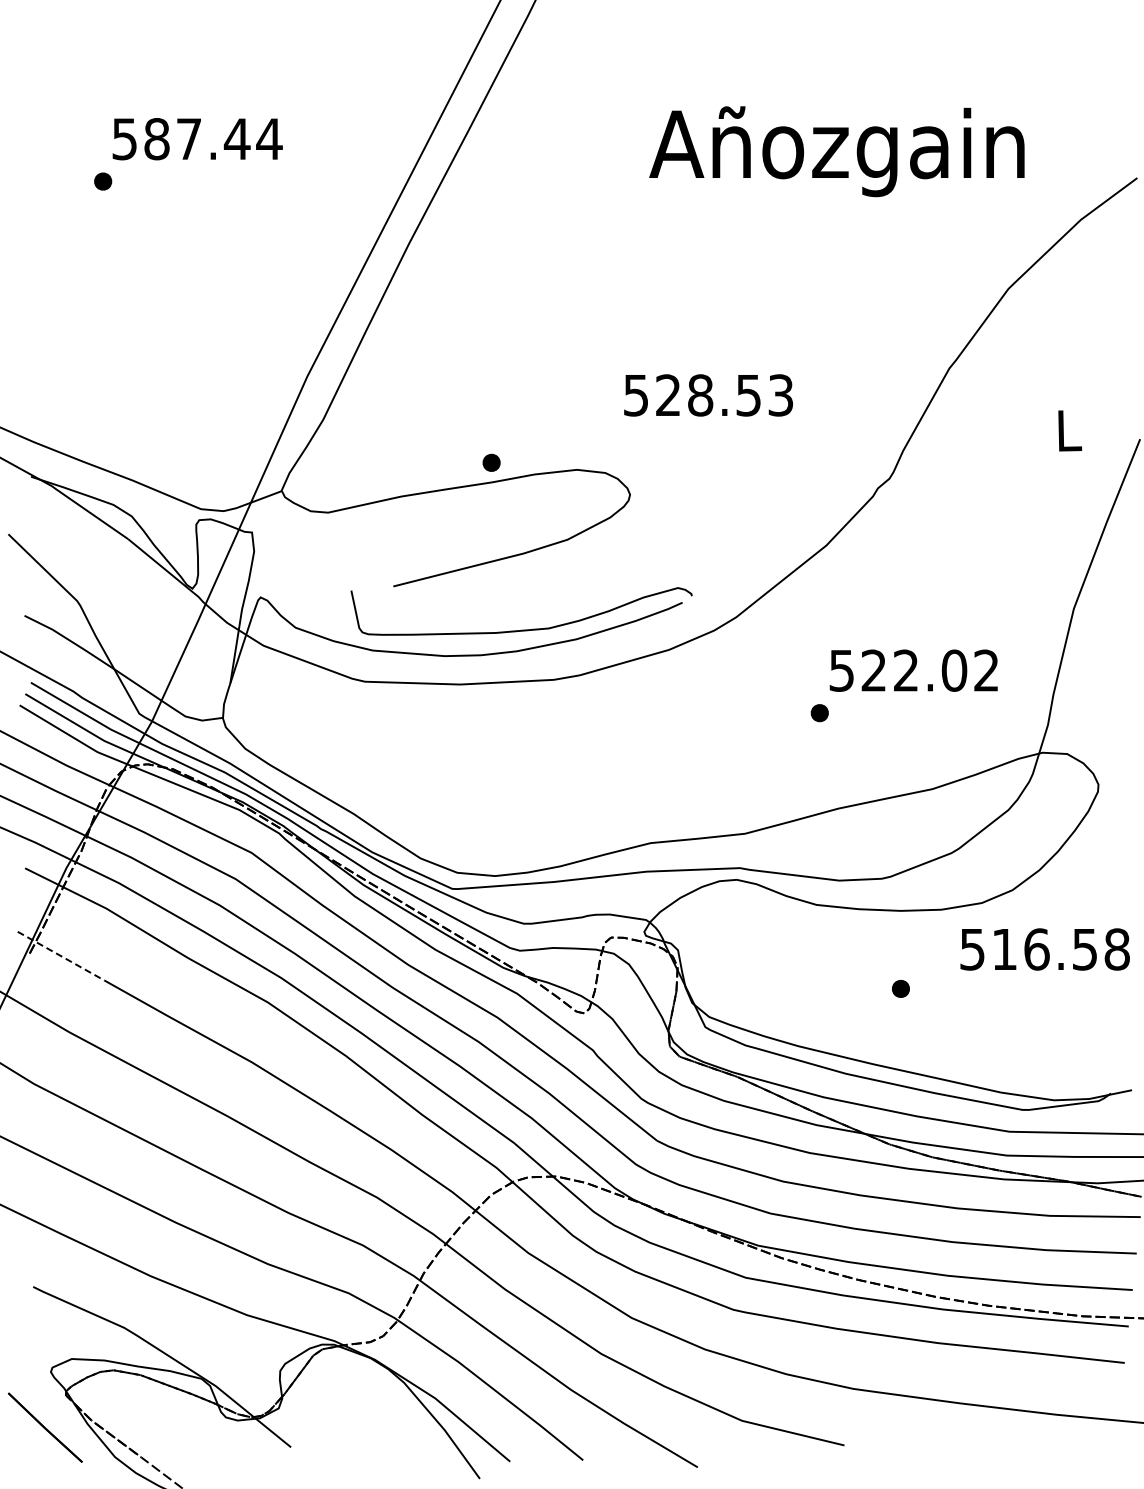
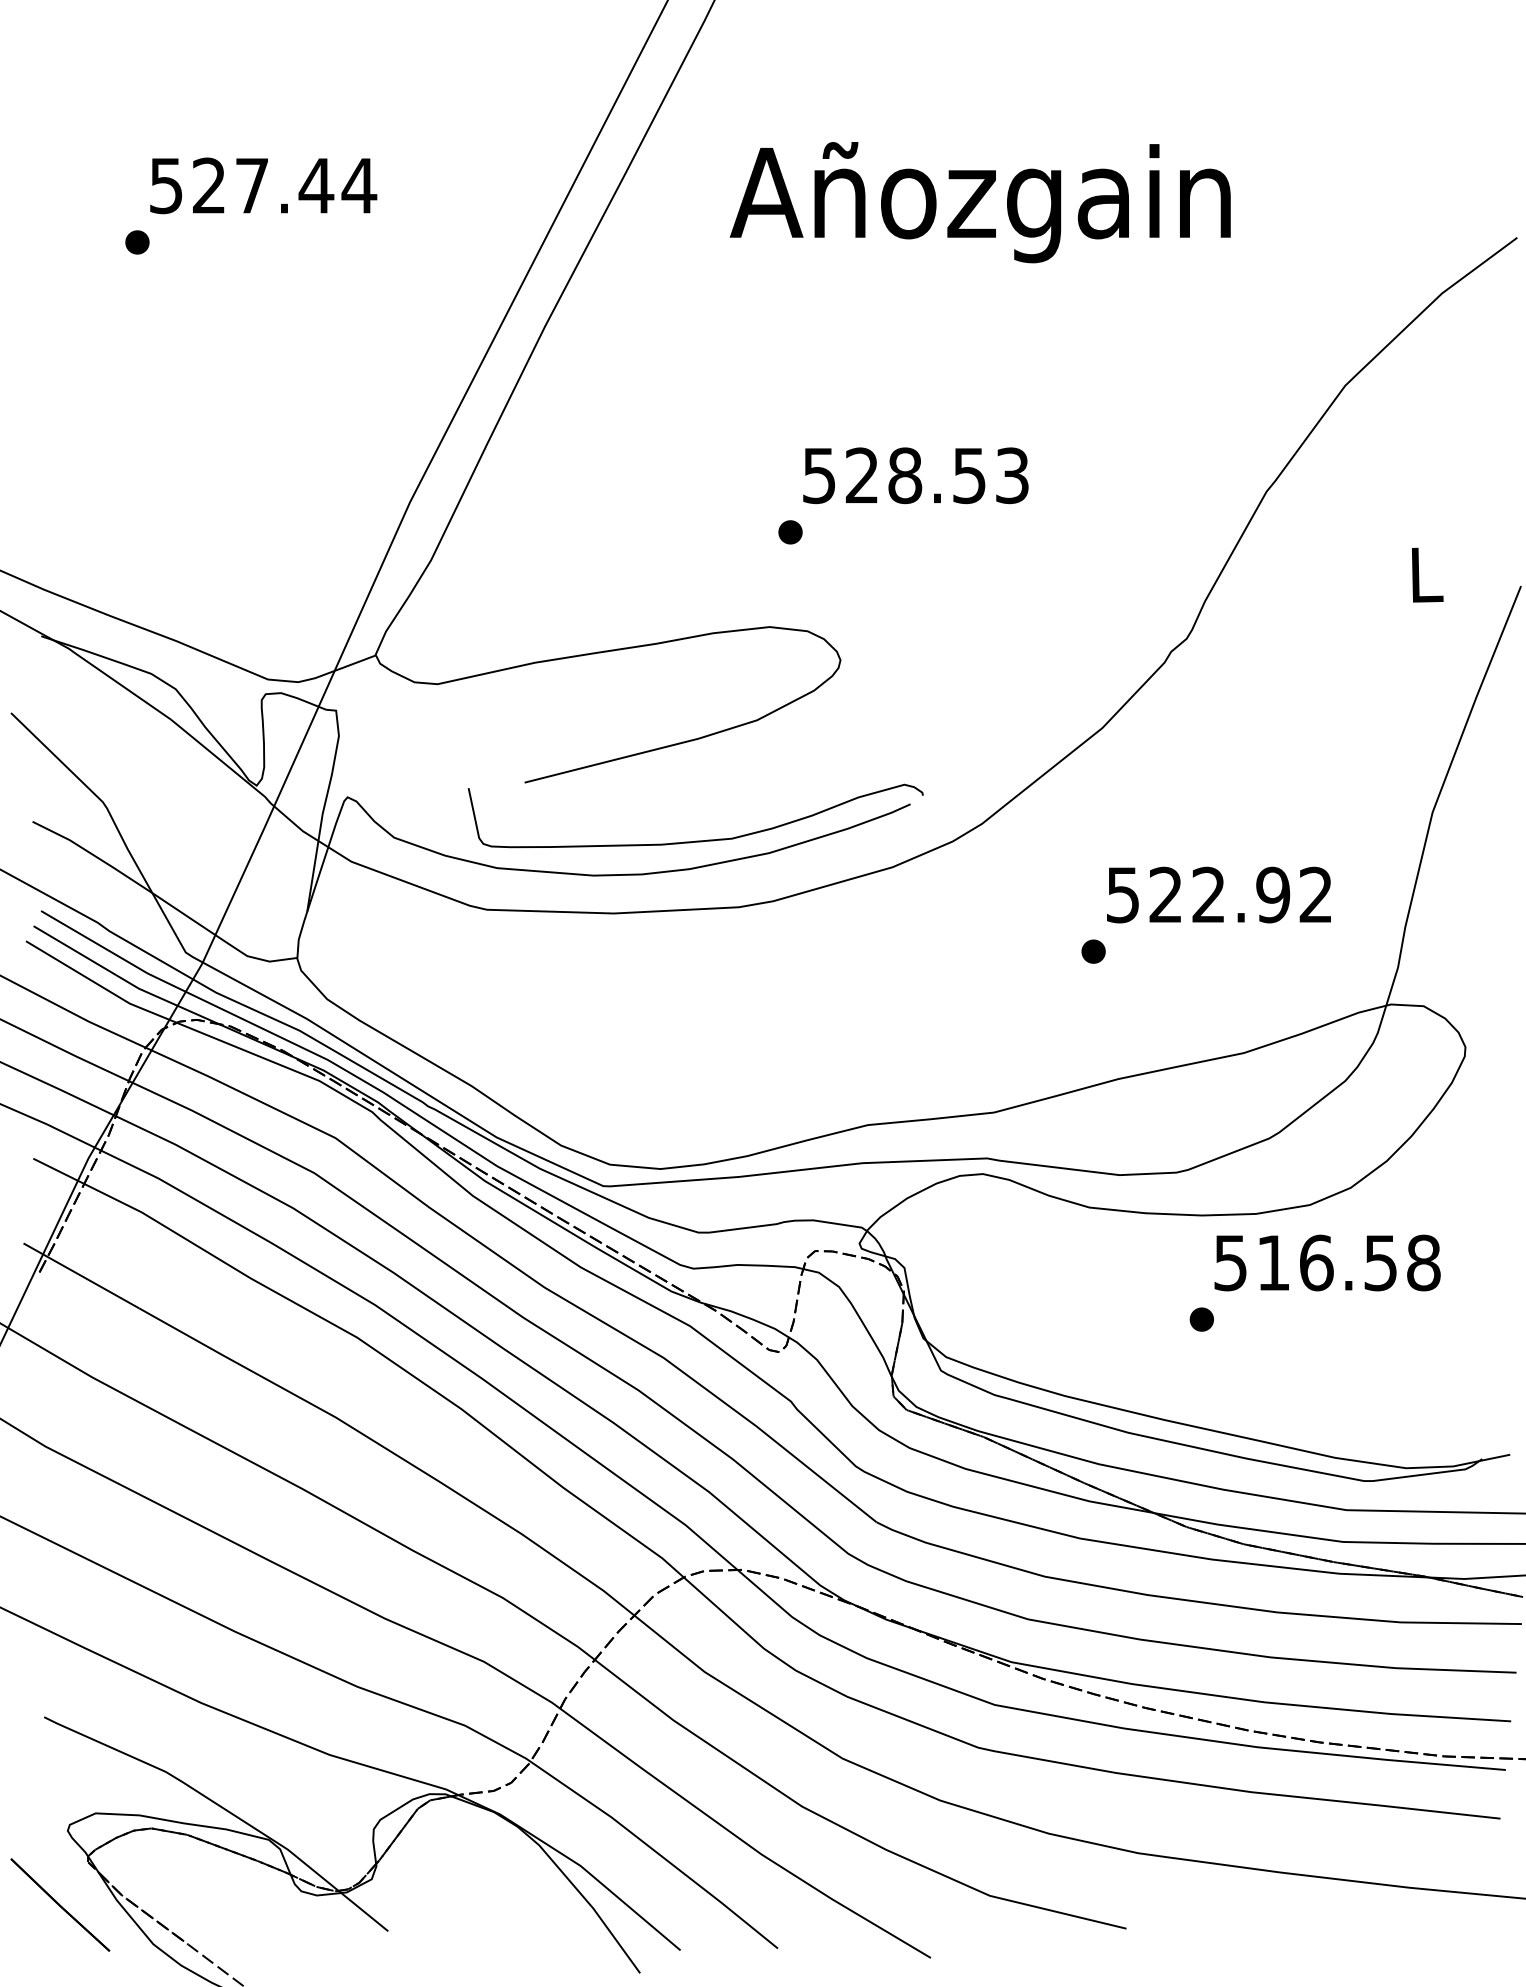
text: (156, 139) -> (208, 186), 587.44 -> 527.44
text: (836, 151) -> (979, 202), moved
text: (708, 395) -> (915, 475), moved
part: (491, 462) -> (790, 531), moved
text: (954, 670) -> (1273, 894), 522.02 -> 522.92
text: (1044, 949) -> (1326, 1263), moved
line: (61, 956) -> (81, 1276), dashed -> solid

